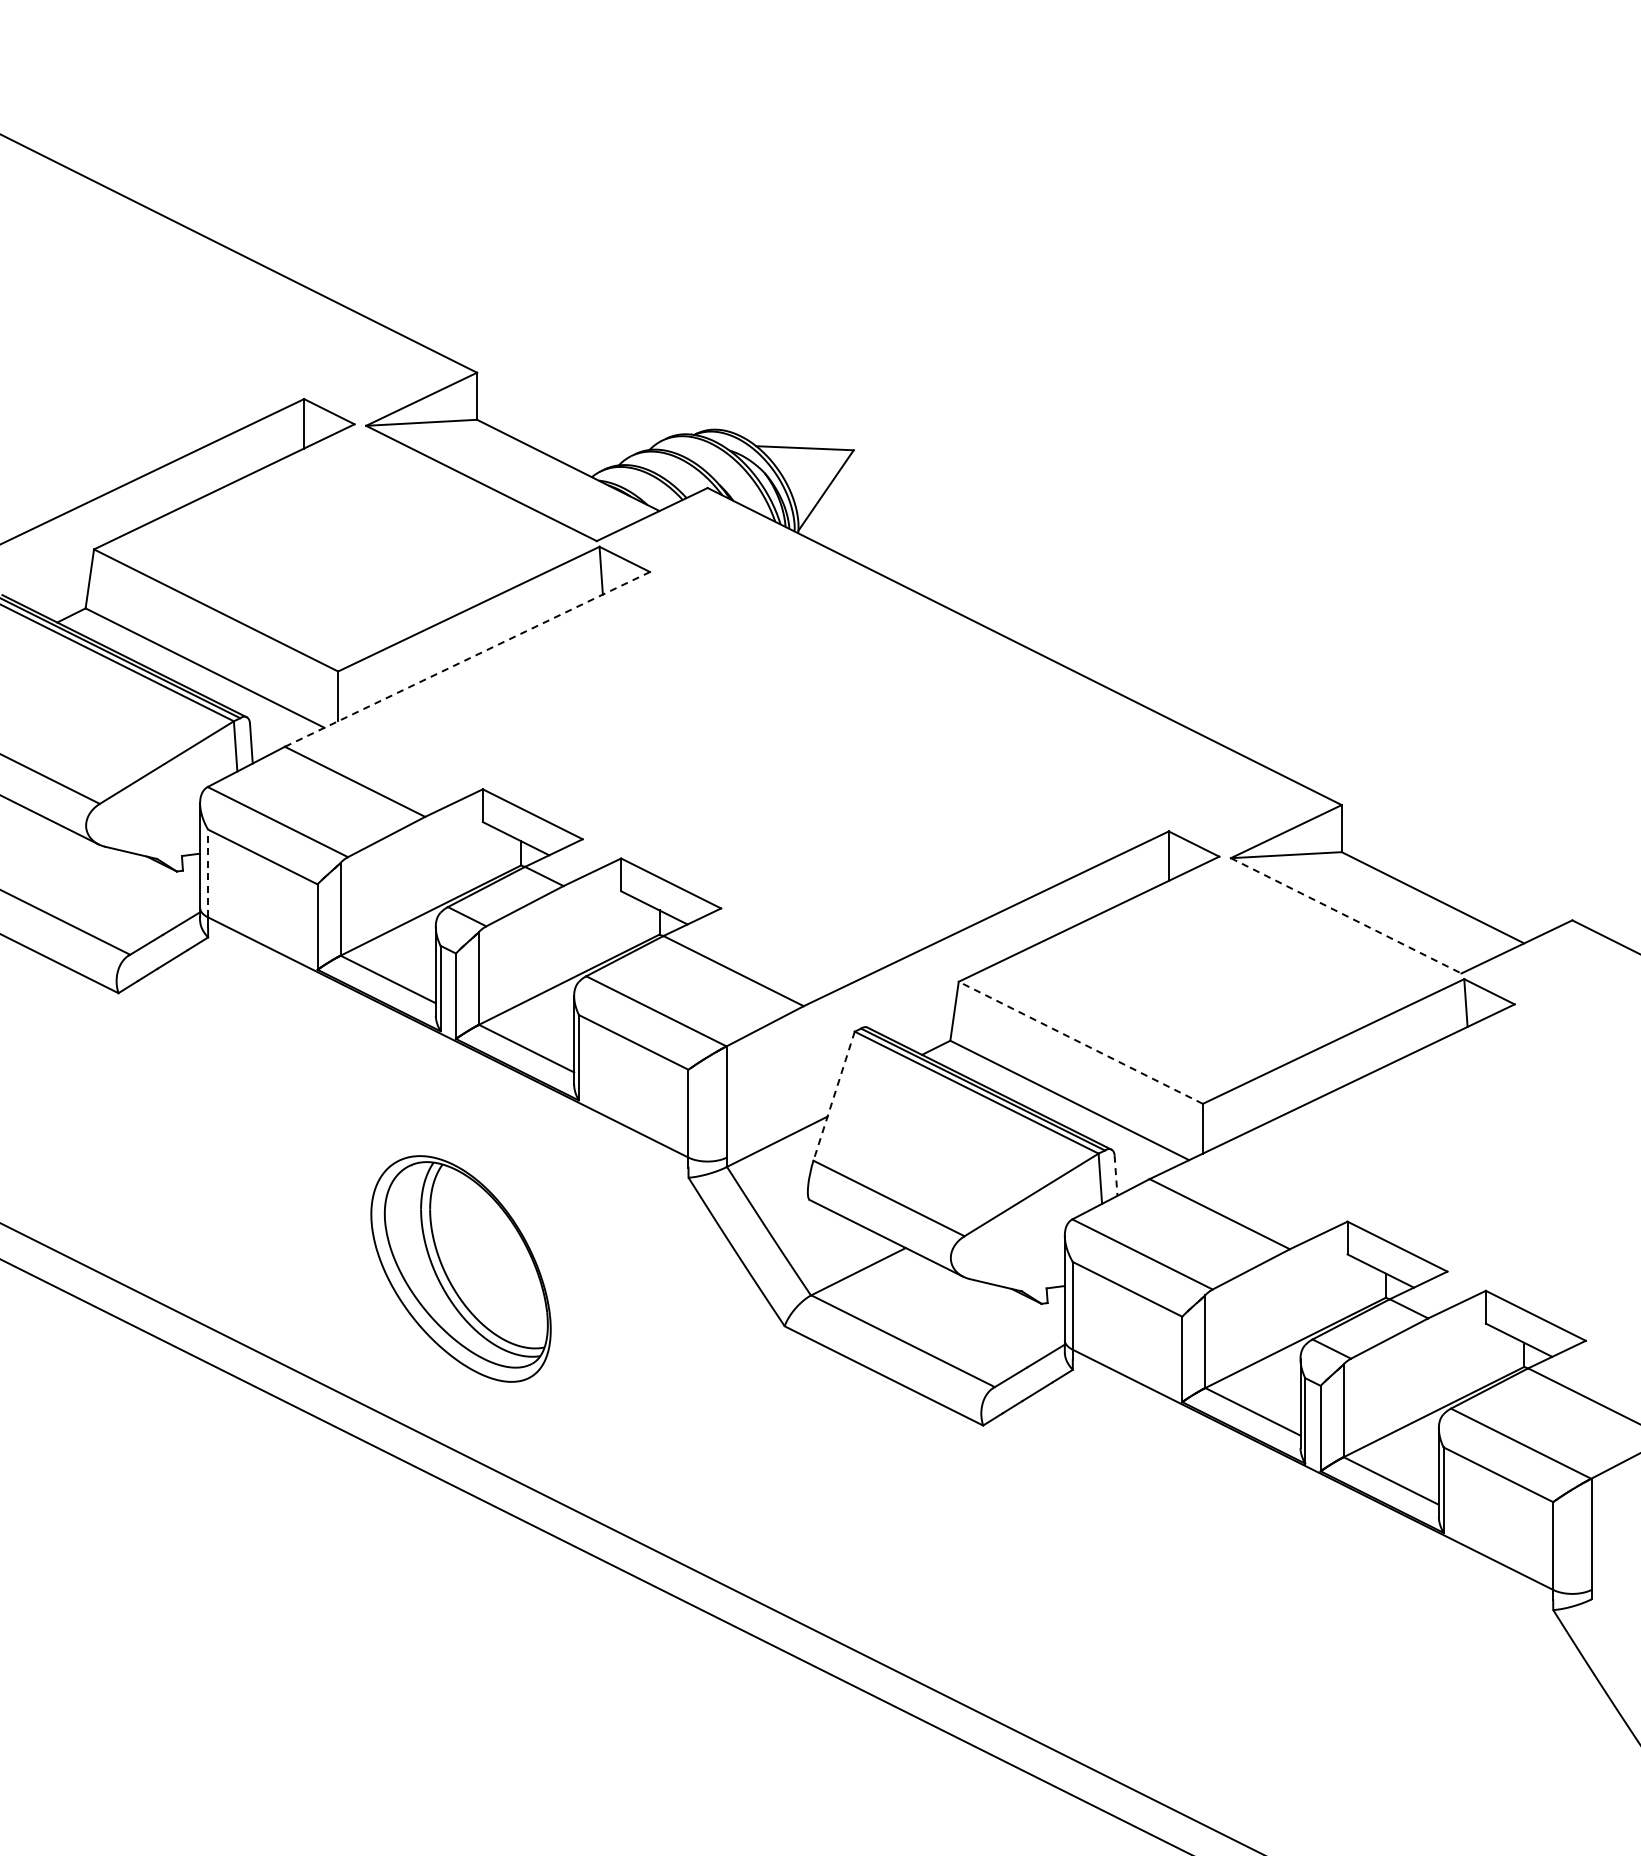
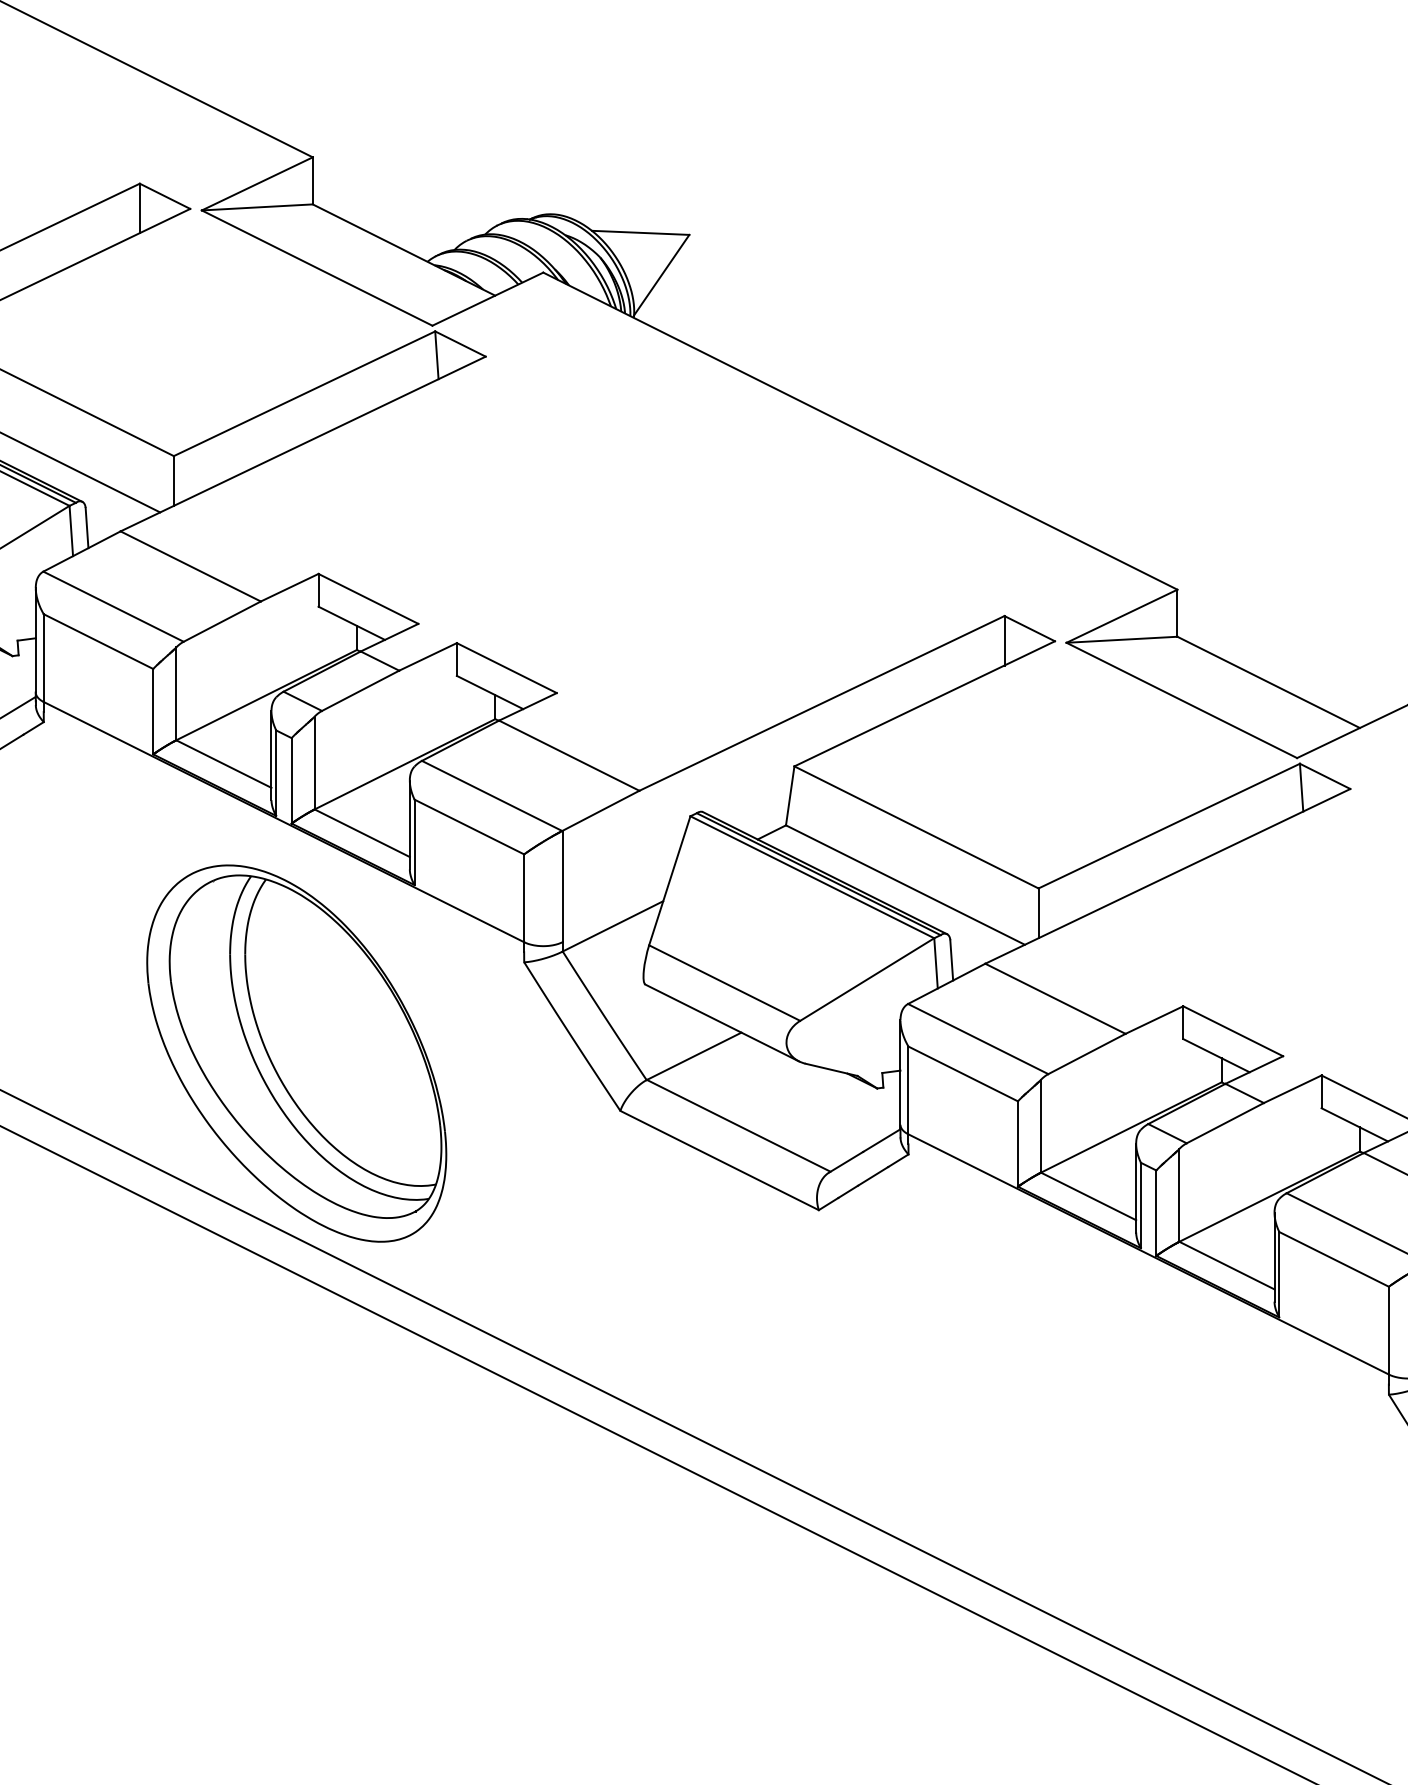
line: (467, 659) -> (303, 444), dashed -> solid
line: (208, 873) -> (44, 658), dashed -> solid
line: (1346, 915) -> (1182, 700), dashed -> solid
line: (1080, 1042) -> (916, 827), dashed -> solid
line: (834, 1096) -> (670, 881), dashed -> solid
line: (1116, 1176) -> (952, 961), dashed -> solid
part: (460, 1268) -> (296, 1053), size x1.67

